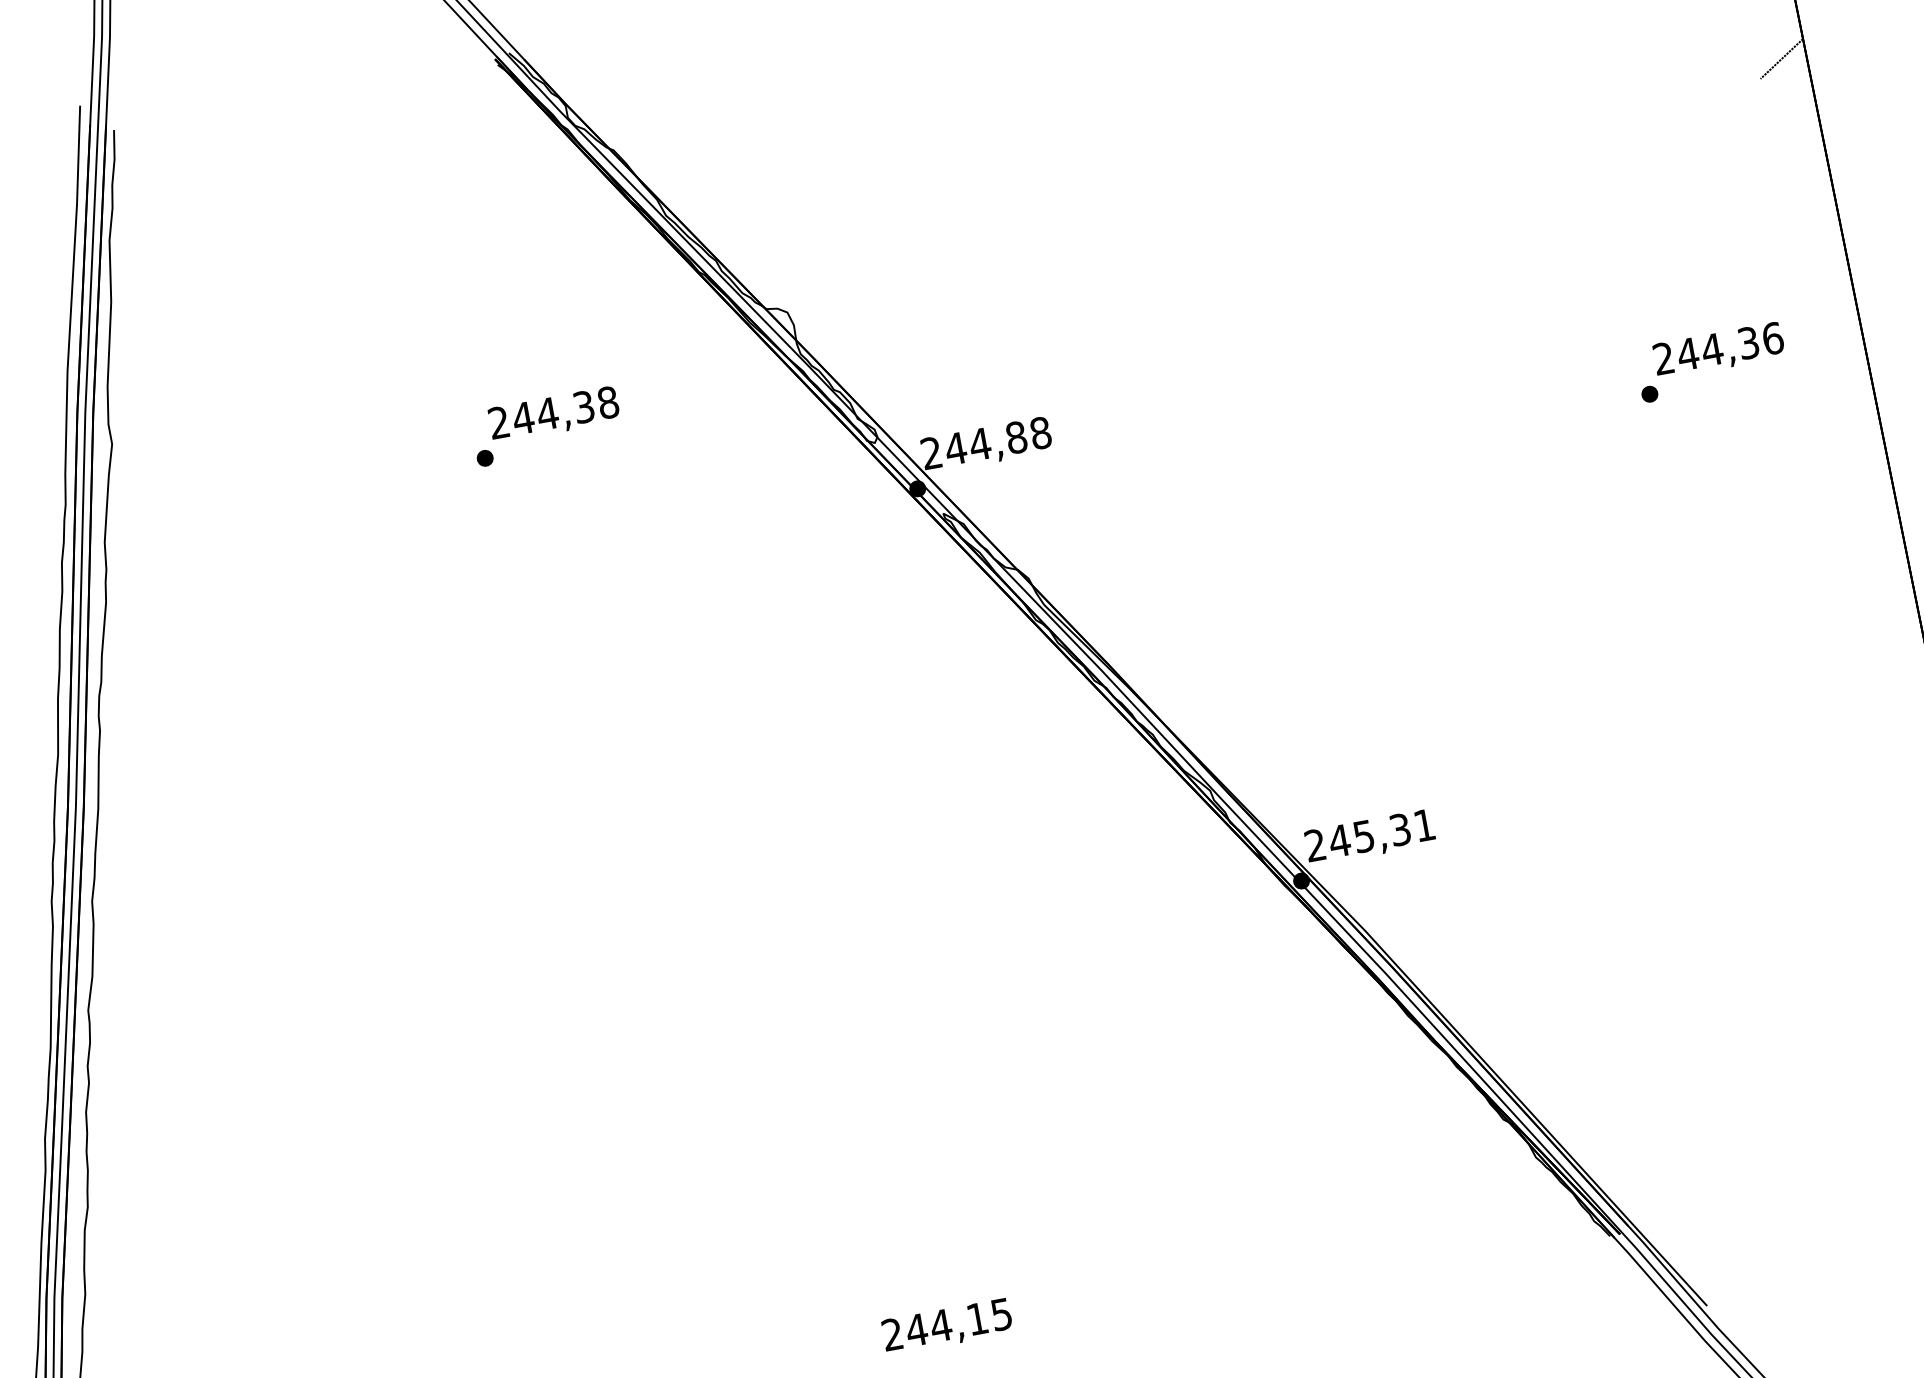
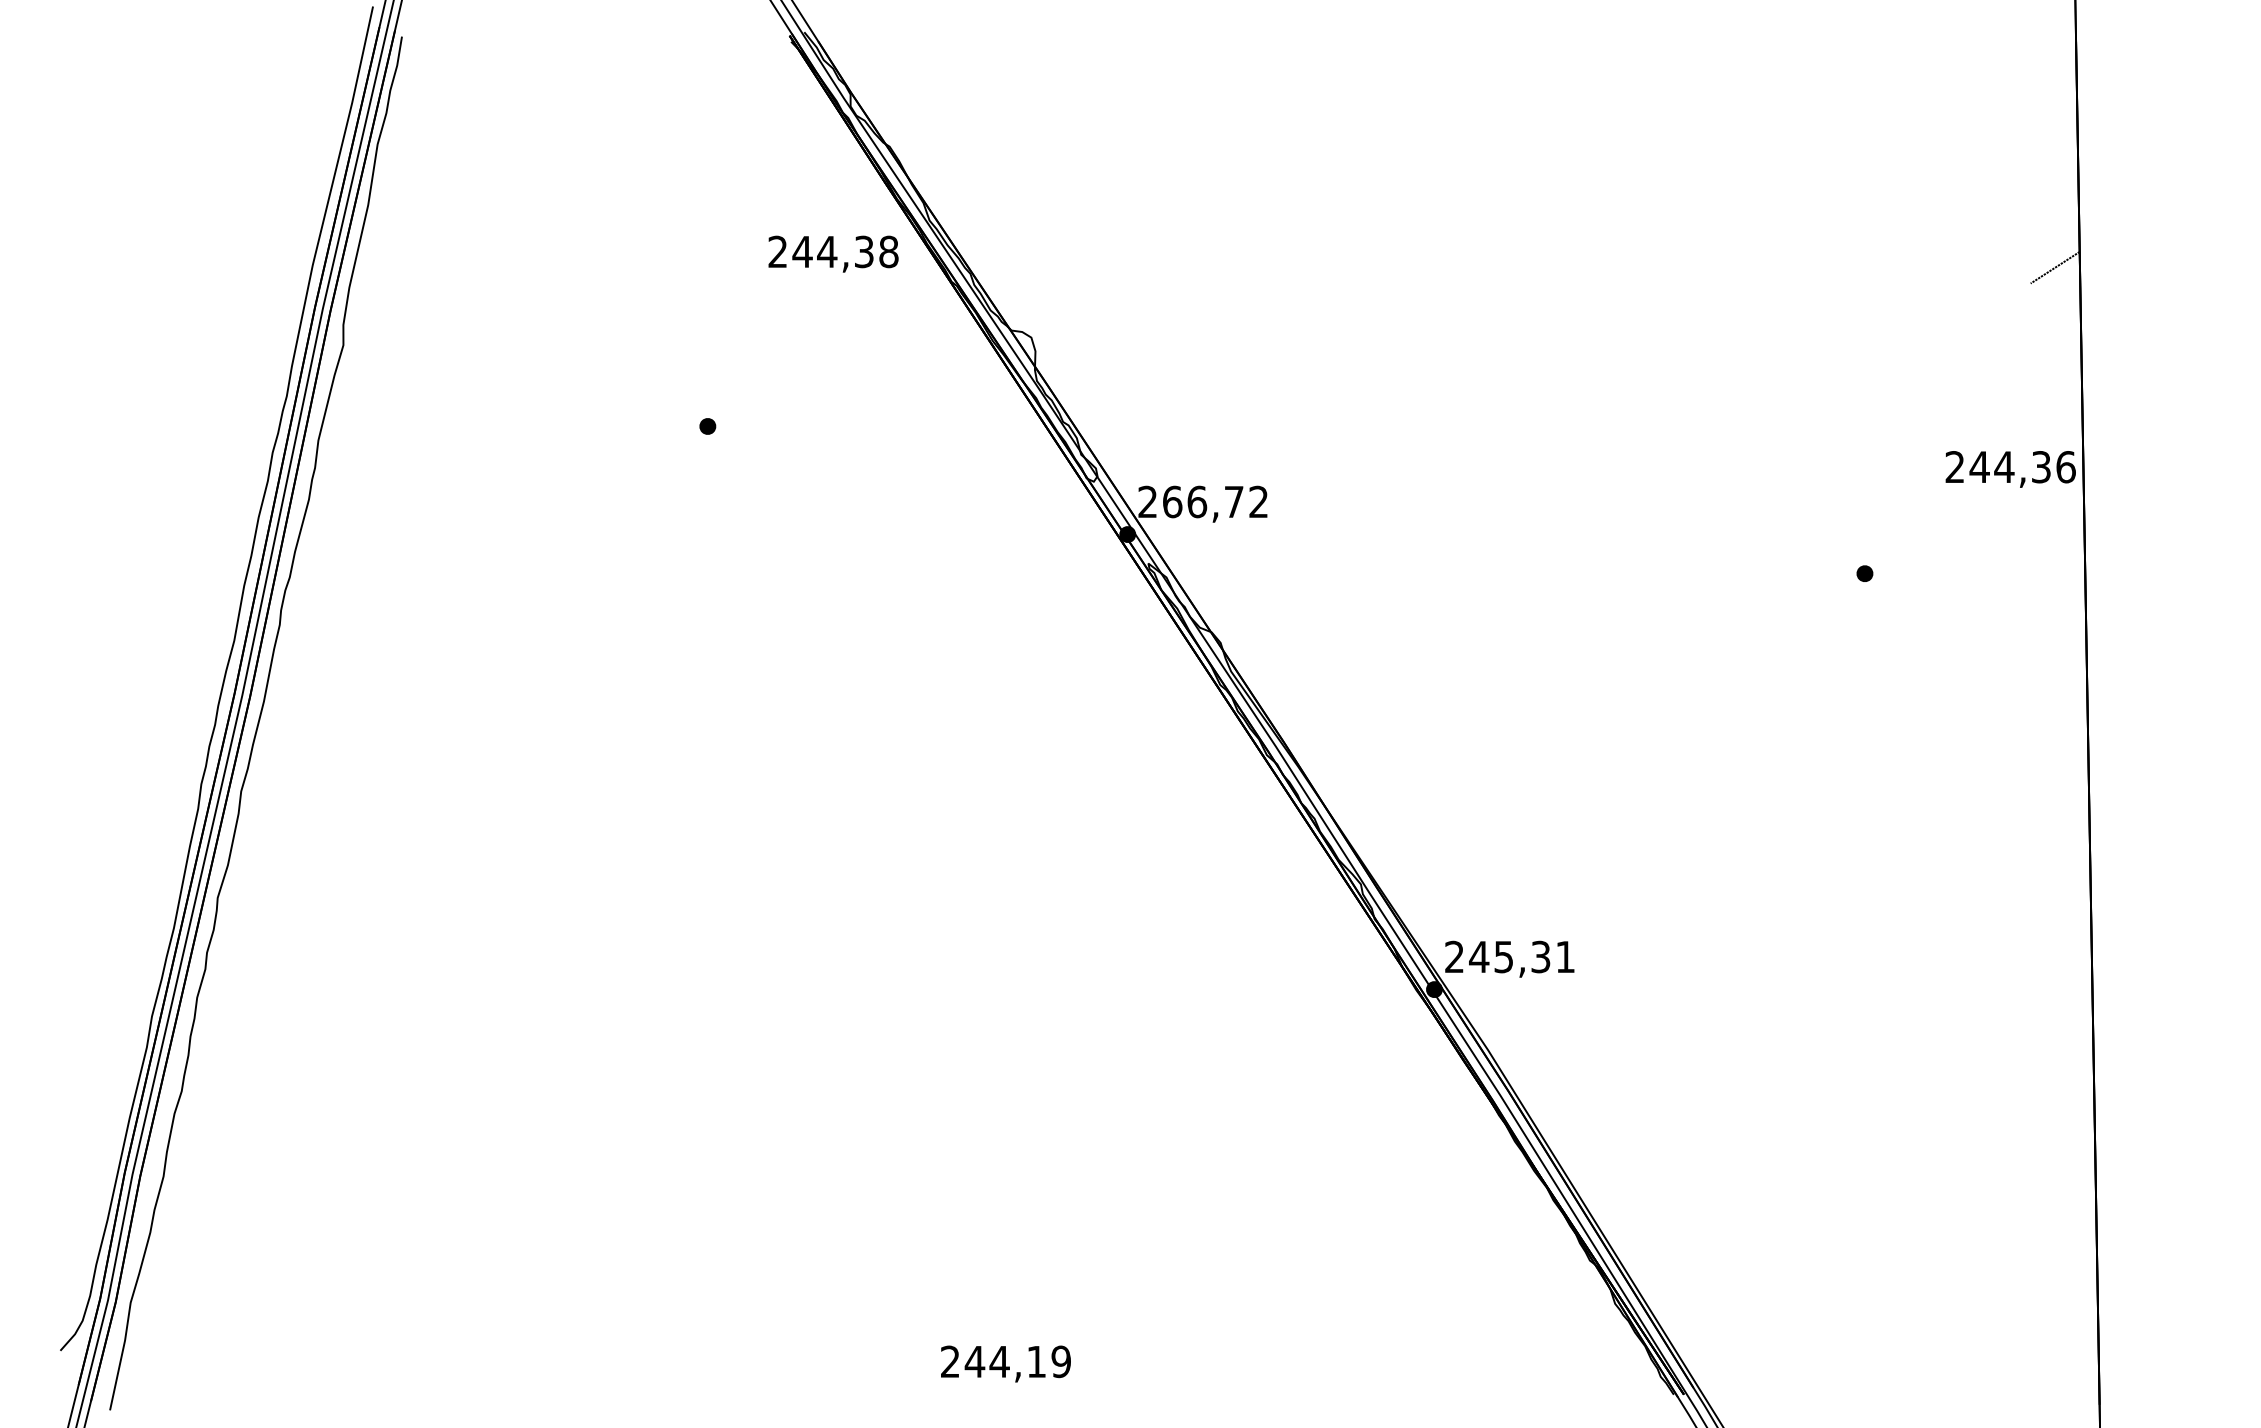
text: (1718, 350) -> (2010, 469), moved
text: (554, 414) -> (833, 253), moved
text: (998, 440) -> (1215, 501), 244,88 -> 266,72
text: (1000, 1314) -> (1060, 1361), 244,15 -> 244,19

